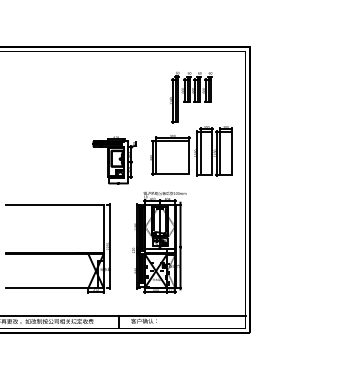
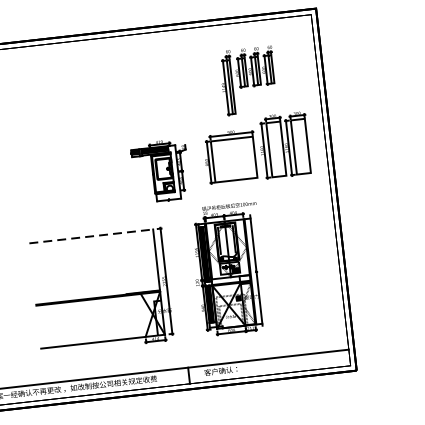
line: (54, 205) -> (90, 237), solid -> dashed

